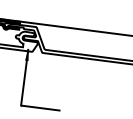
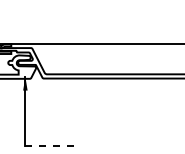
line: (41, 107) -> (50, 145), solid -> dashed

